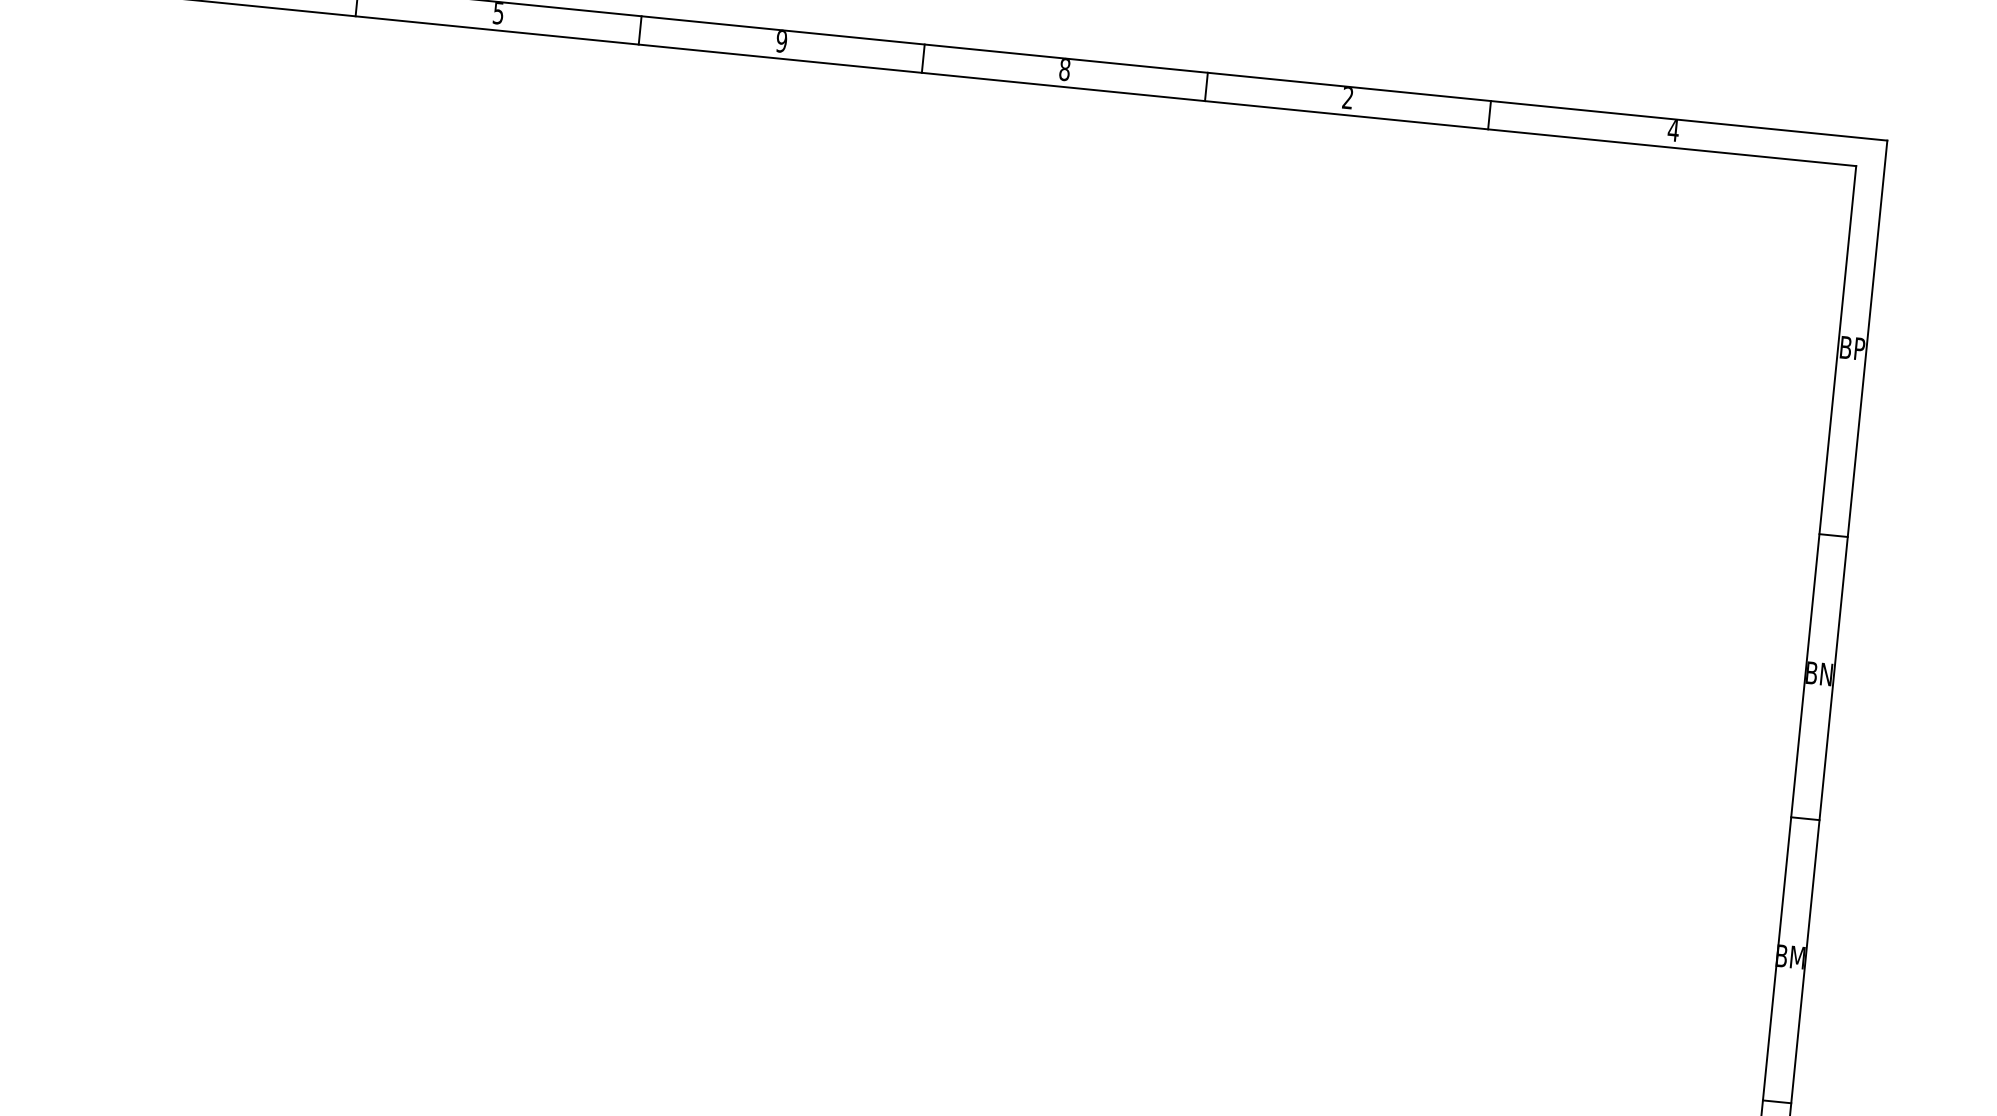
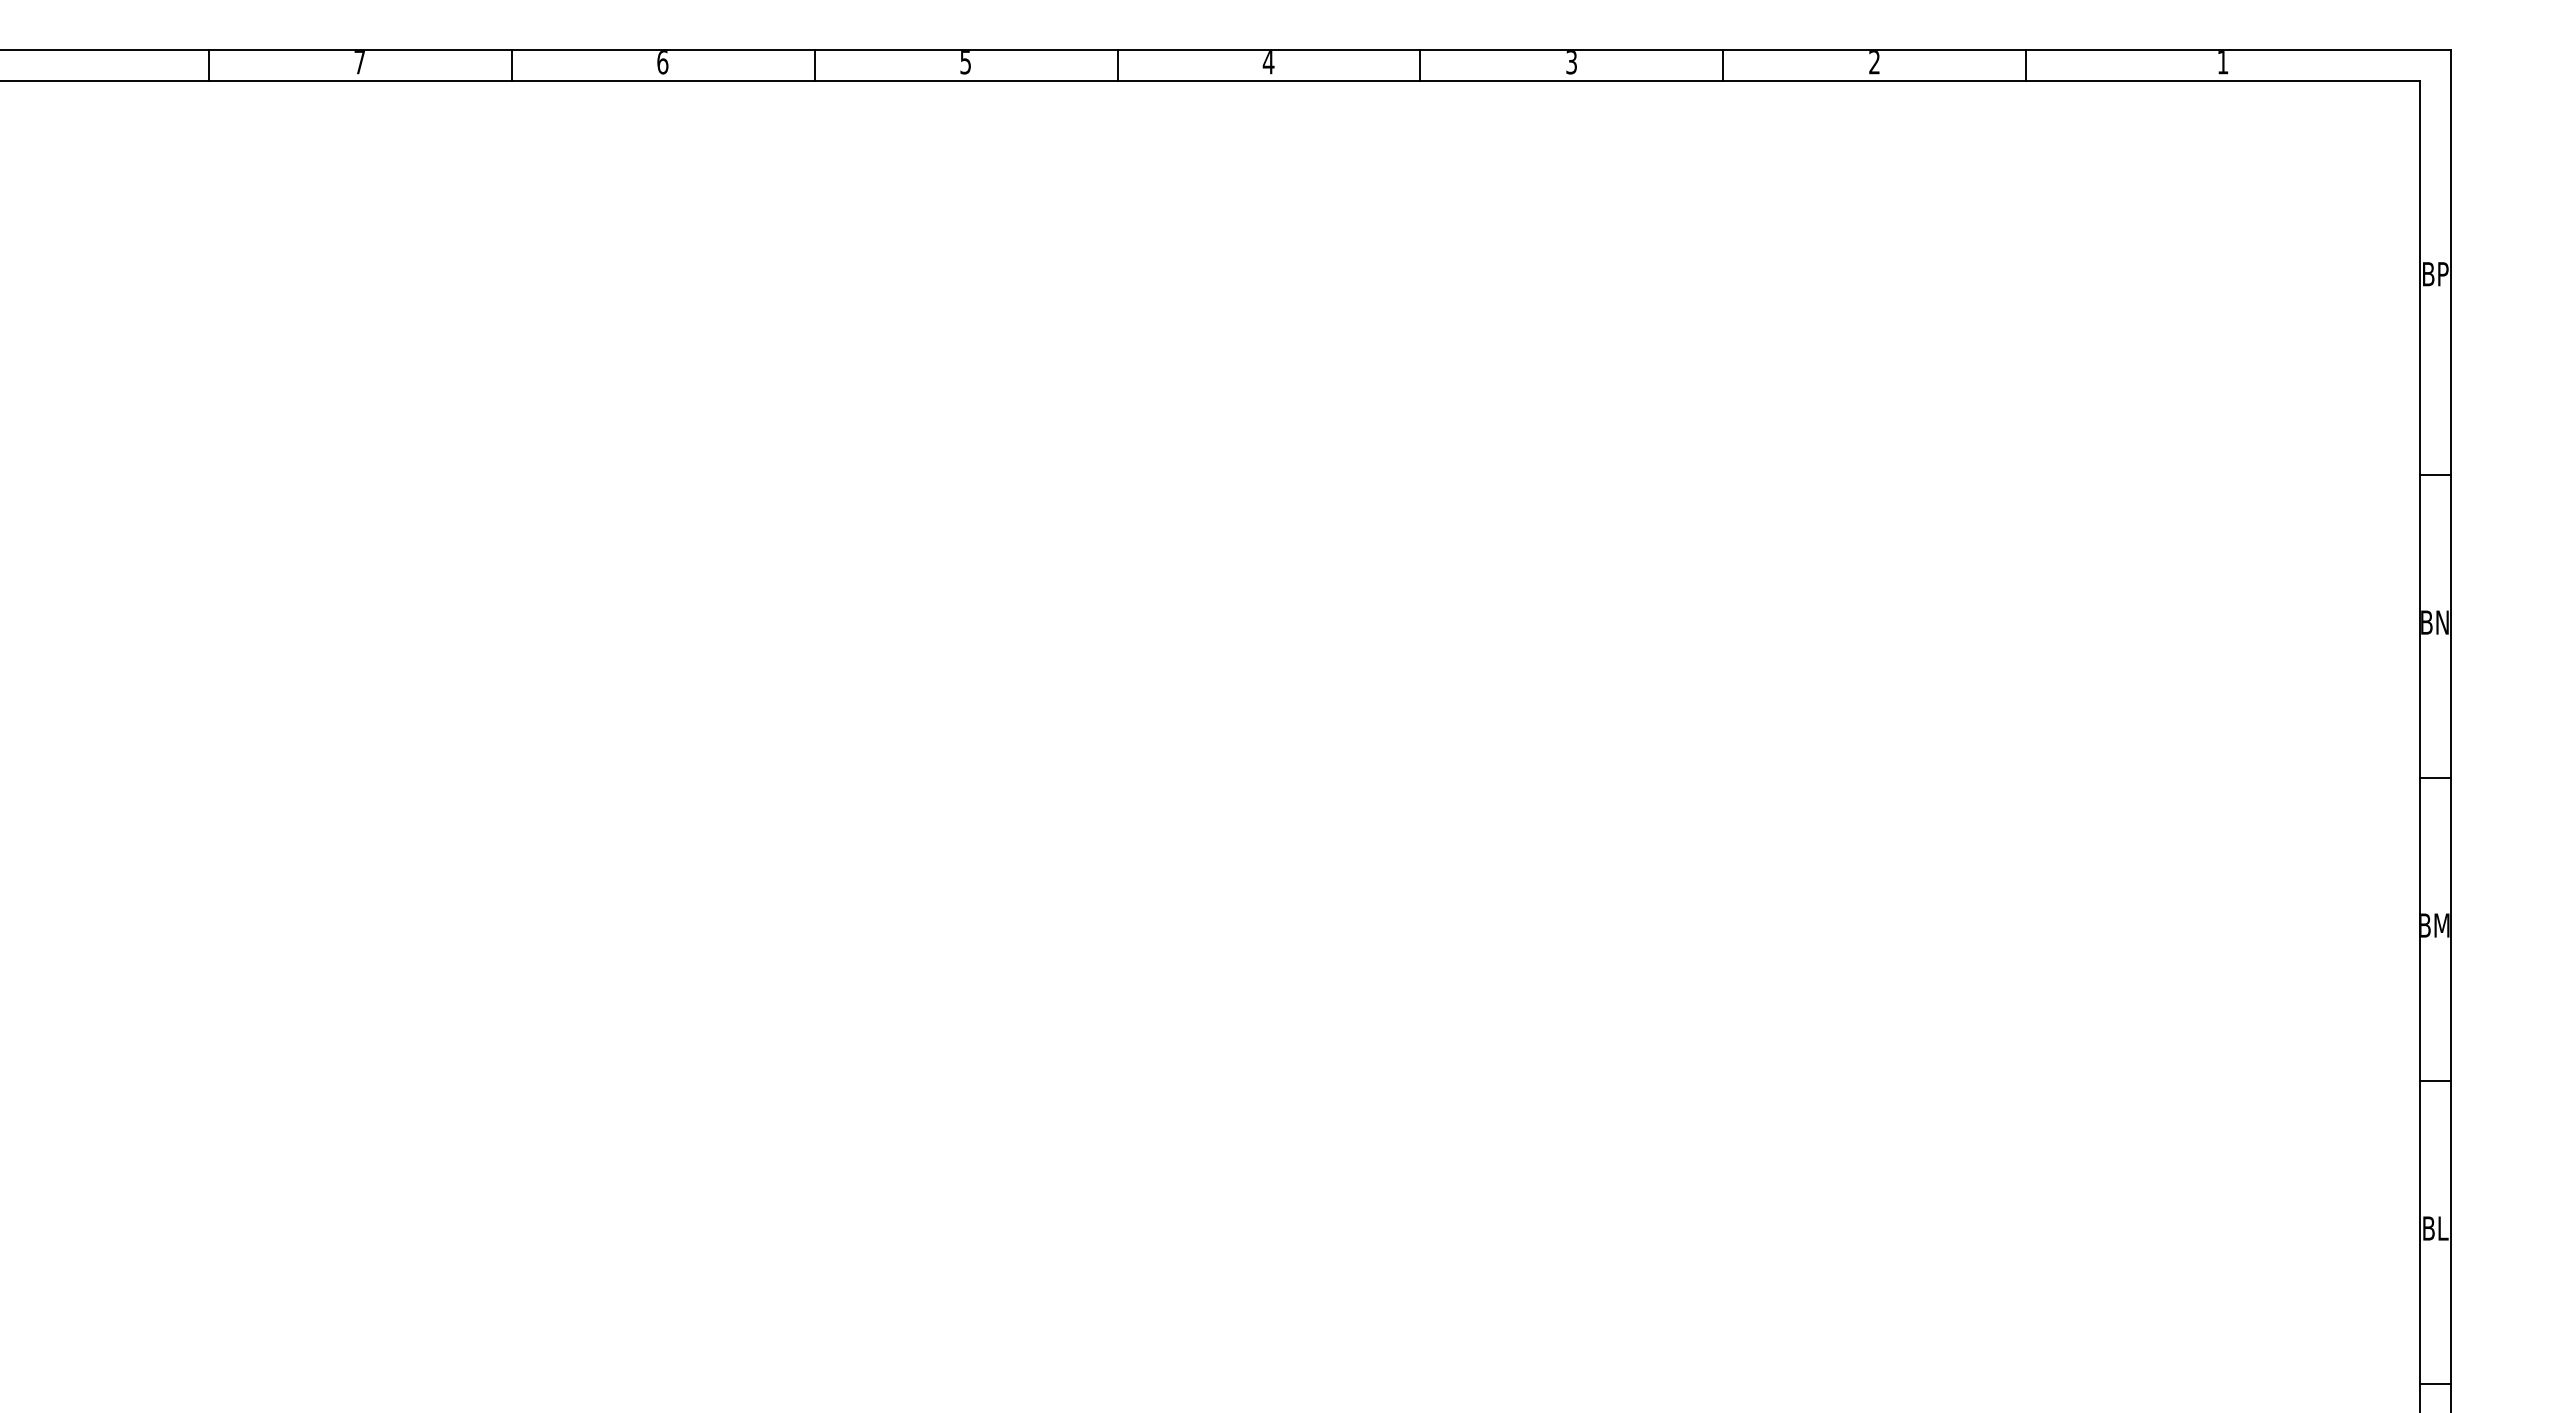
text: (781, 41) -> (1268, 62), 9 -> 4
text: (1064, 69) -> (1571, 62), 8 -> 3
text: (1673, 130) -> (2222, 62), 4 -> 1

